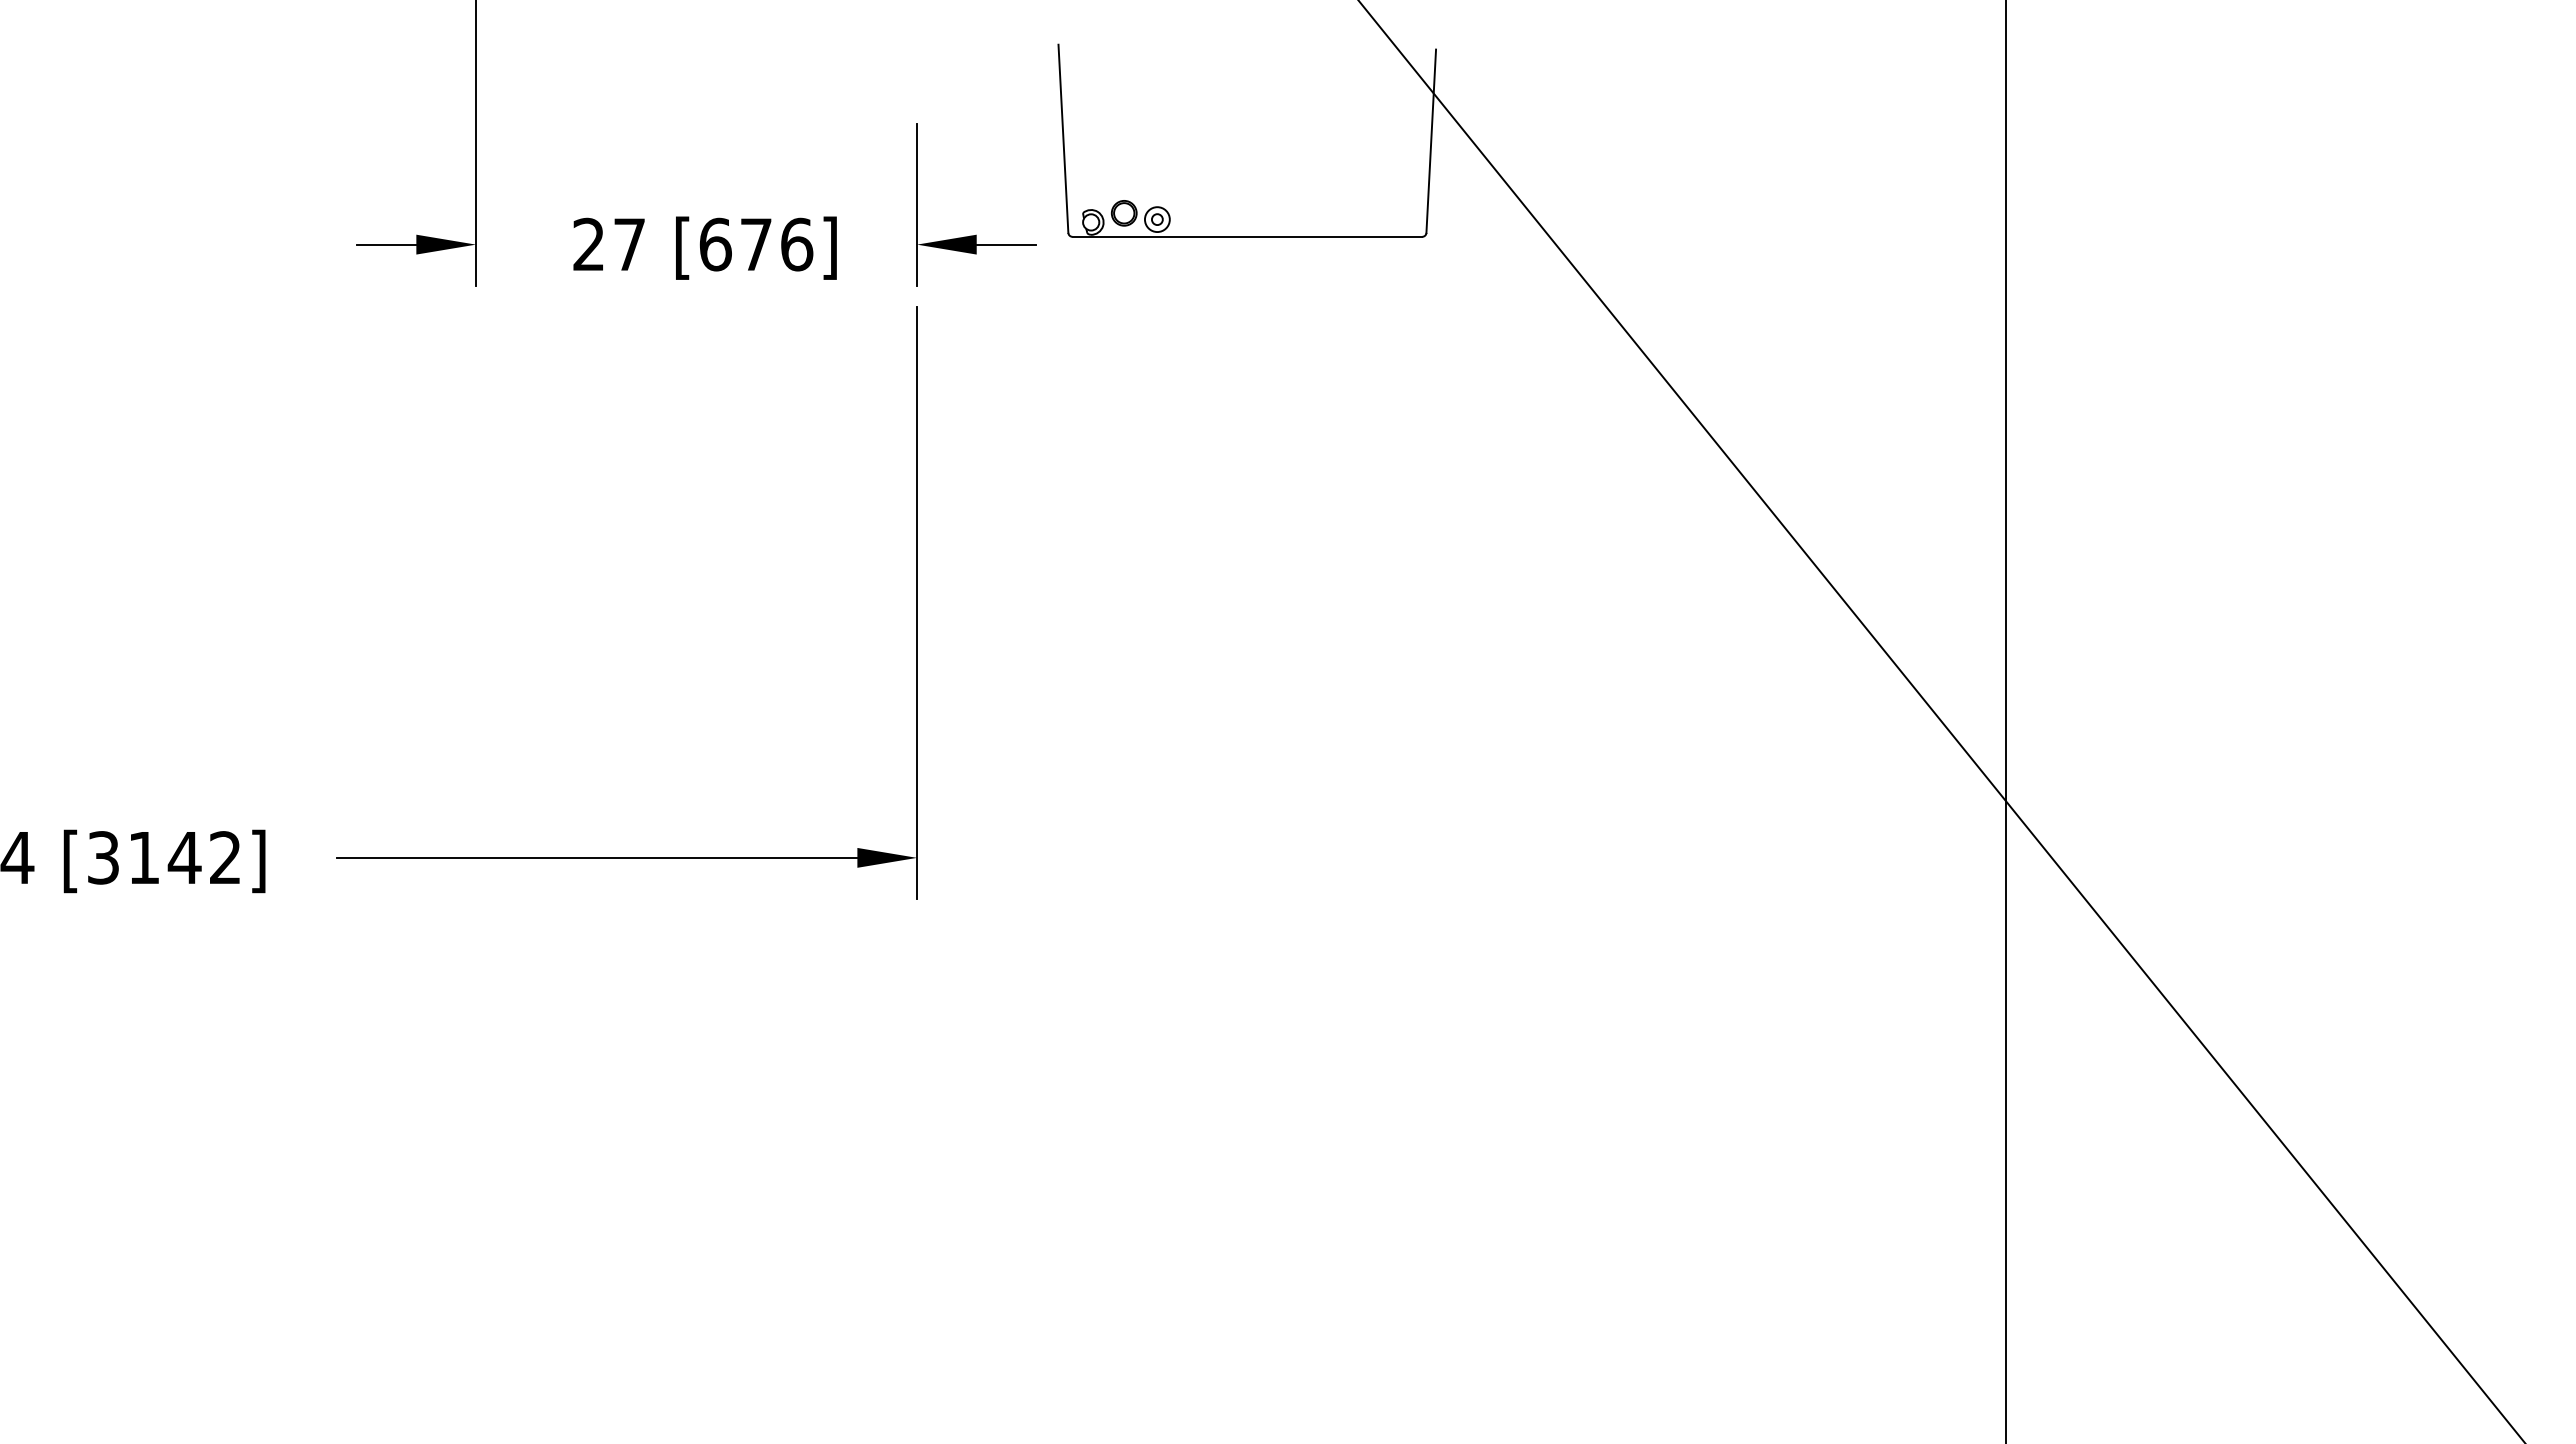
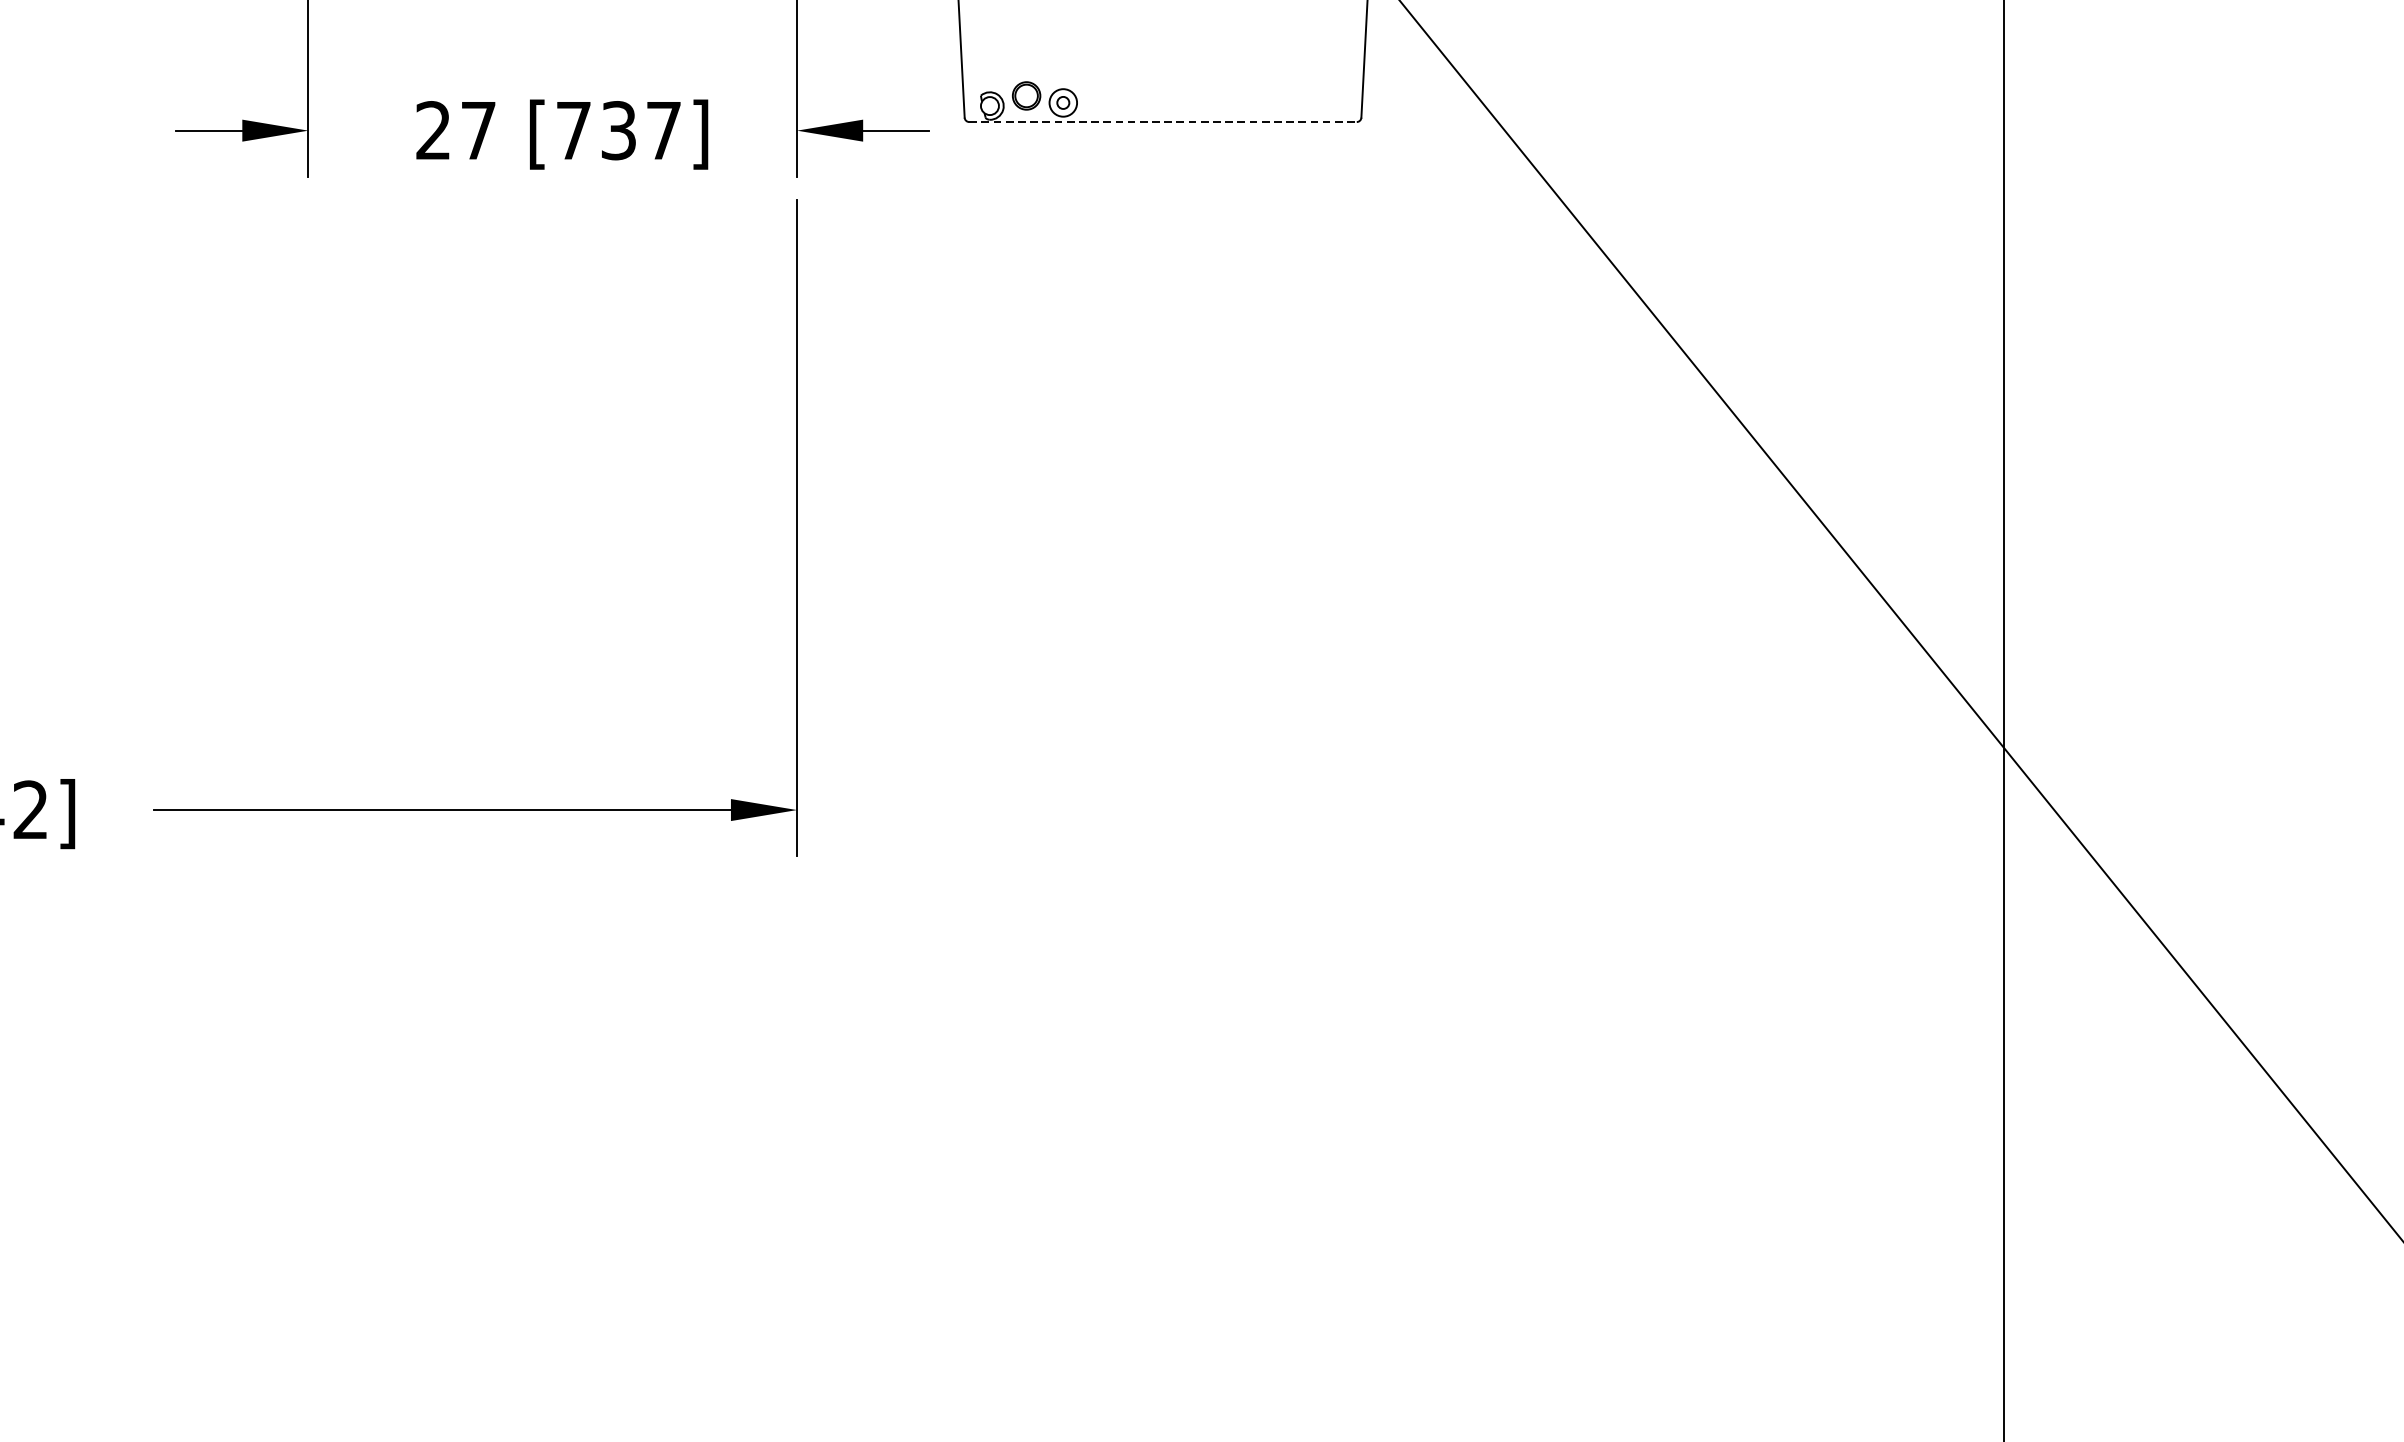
line: (1247, 236) -> (1163, 121), solid -> dashed
text: (756, 244) -> (619, 130), [676] -> [737]

